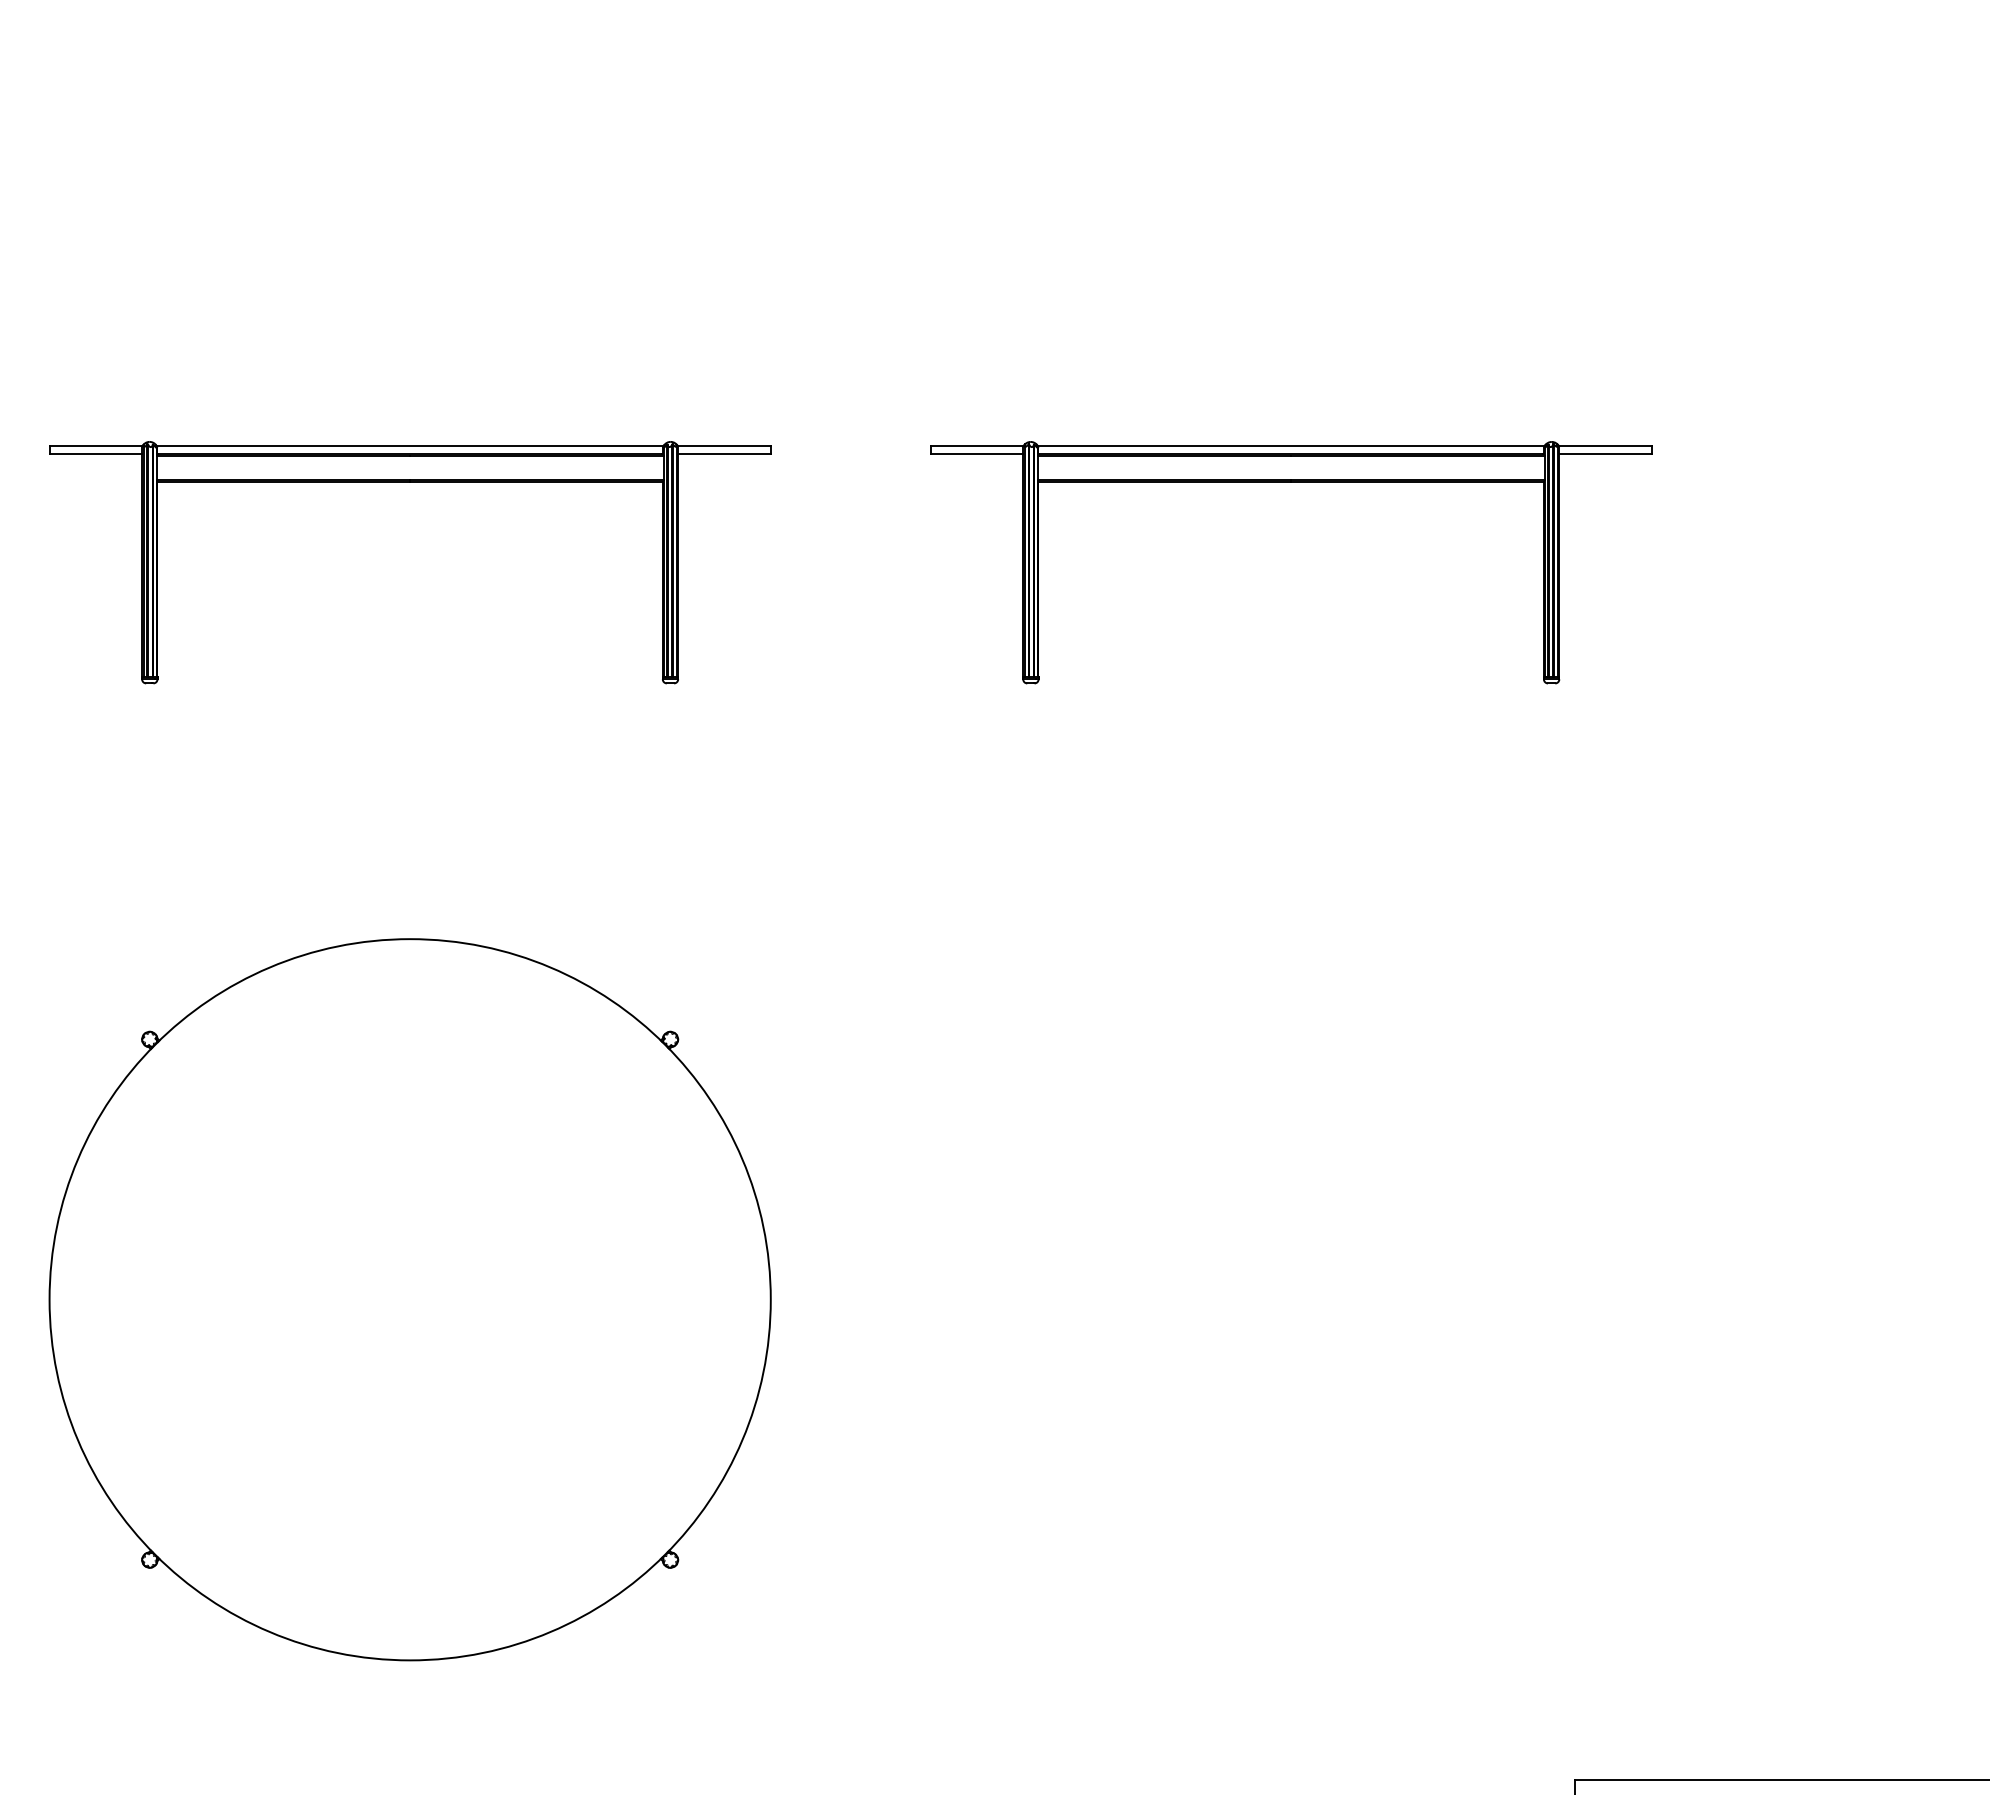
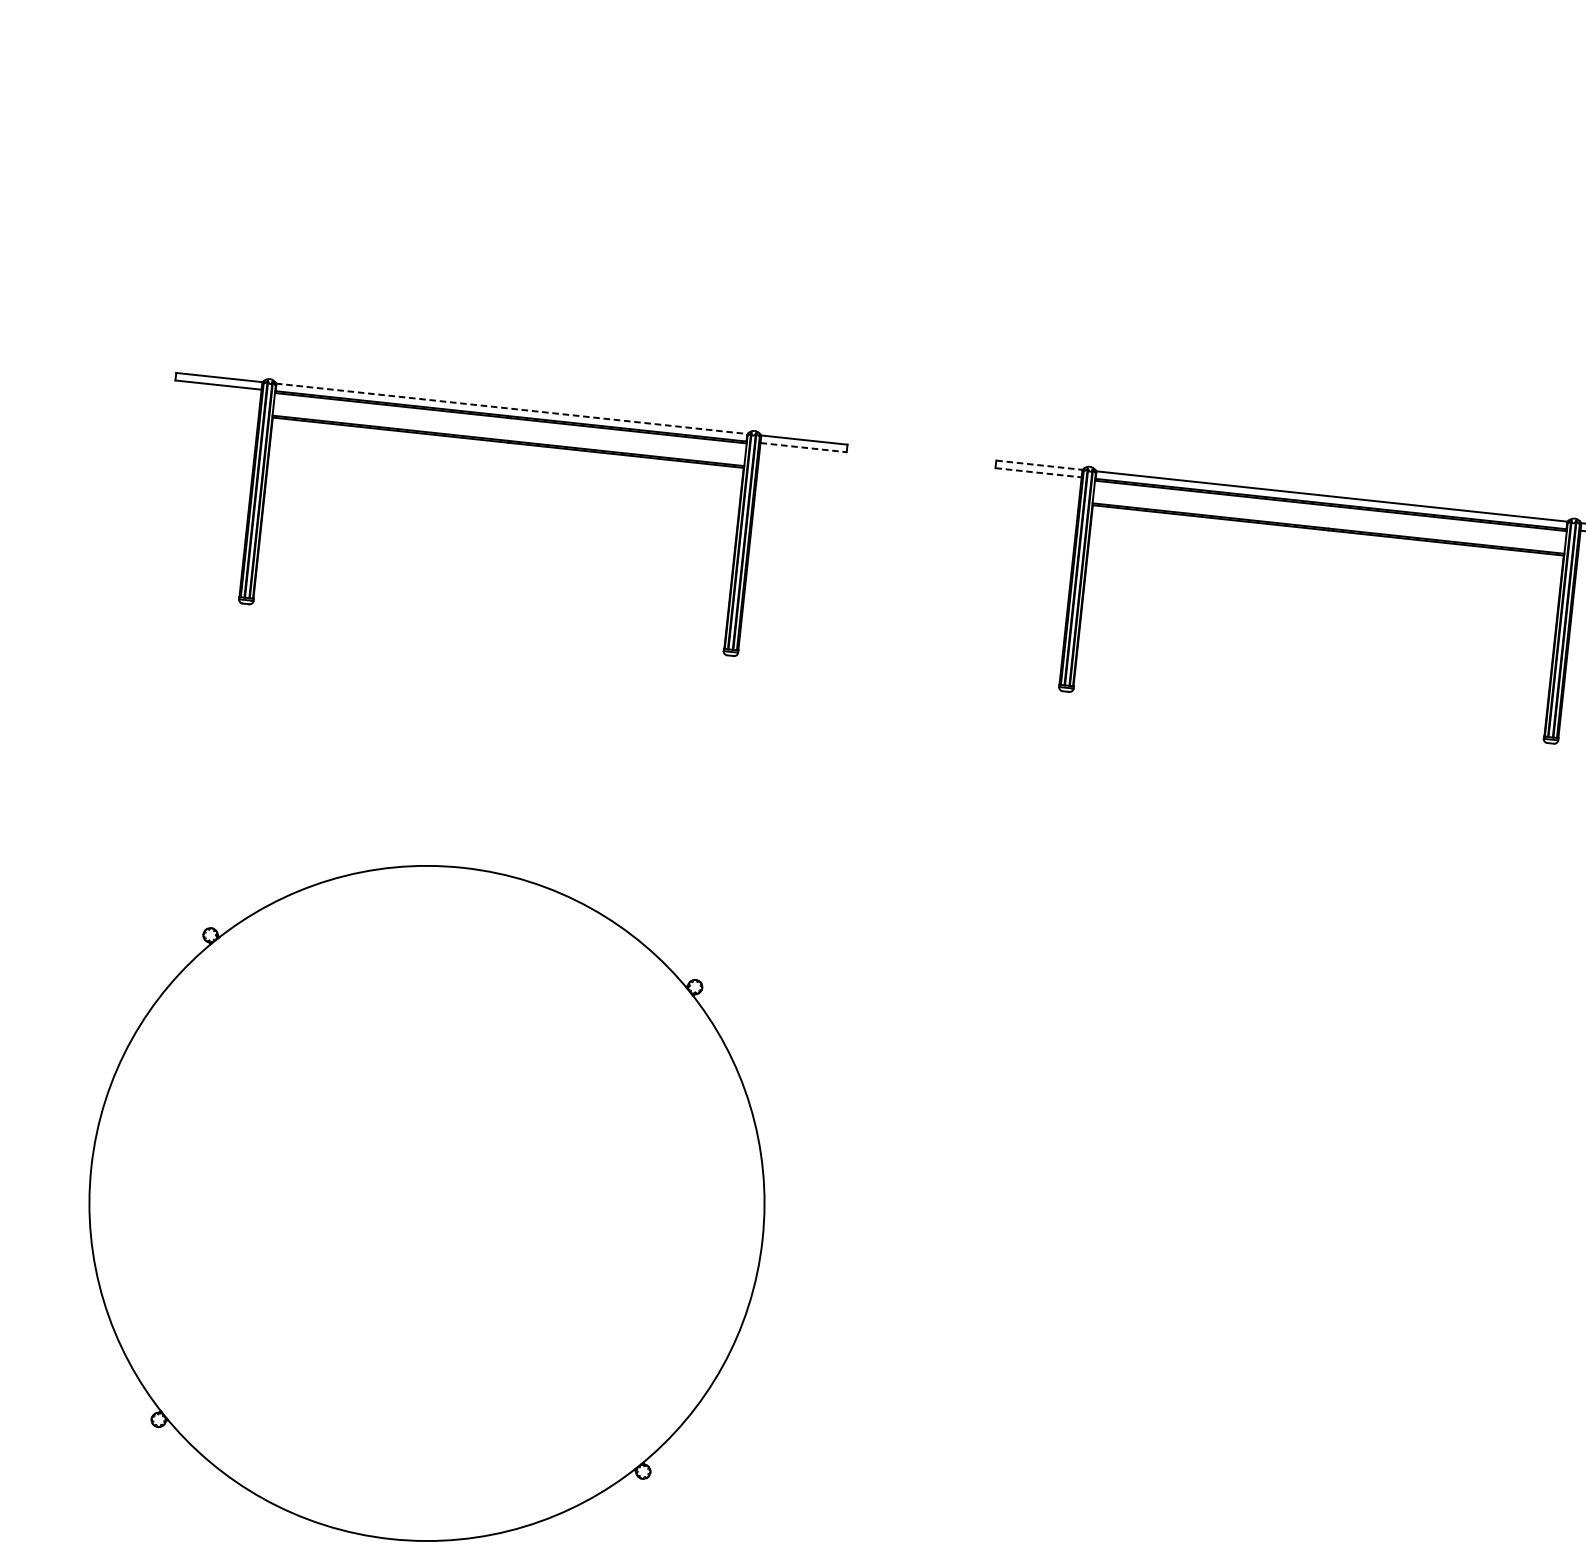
line: (410, 445) -> (512, 408), solid -> dashed
line: (977, 446) -> (1039, 465), solid -> dashed
line: (724, 454) -> (803, 448), solid -> dashed
line: (977, 454) -> (1039, 473), solid -> dashed

